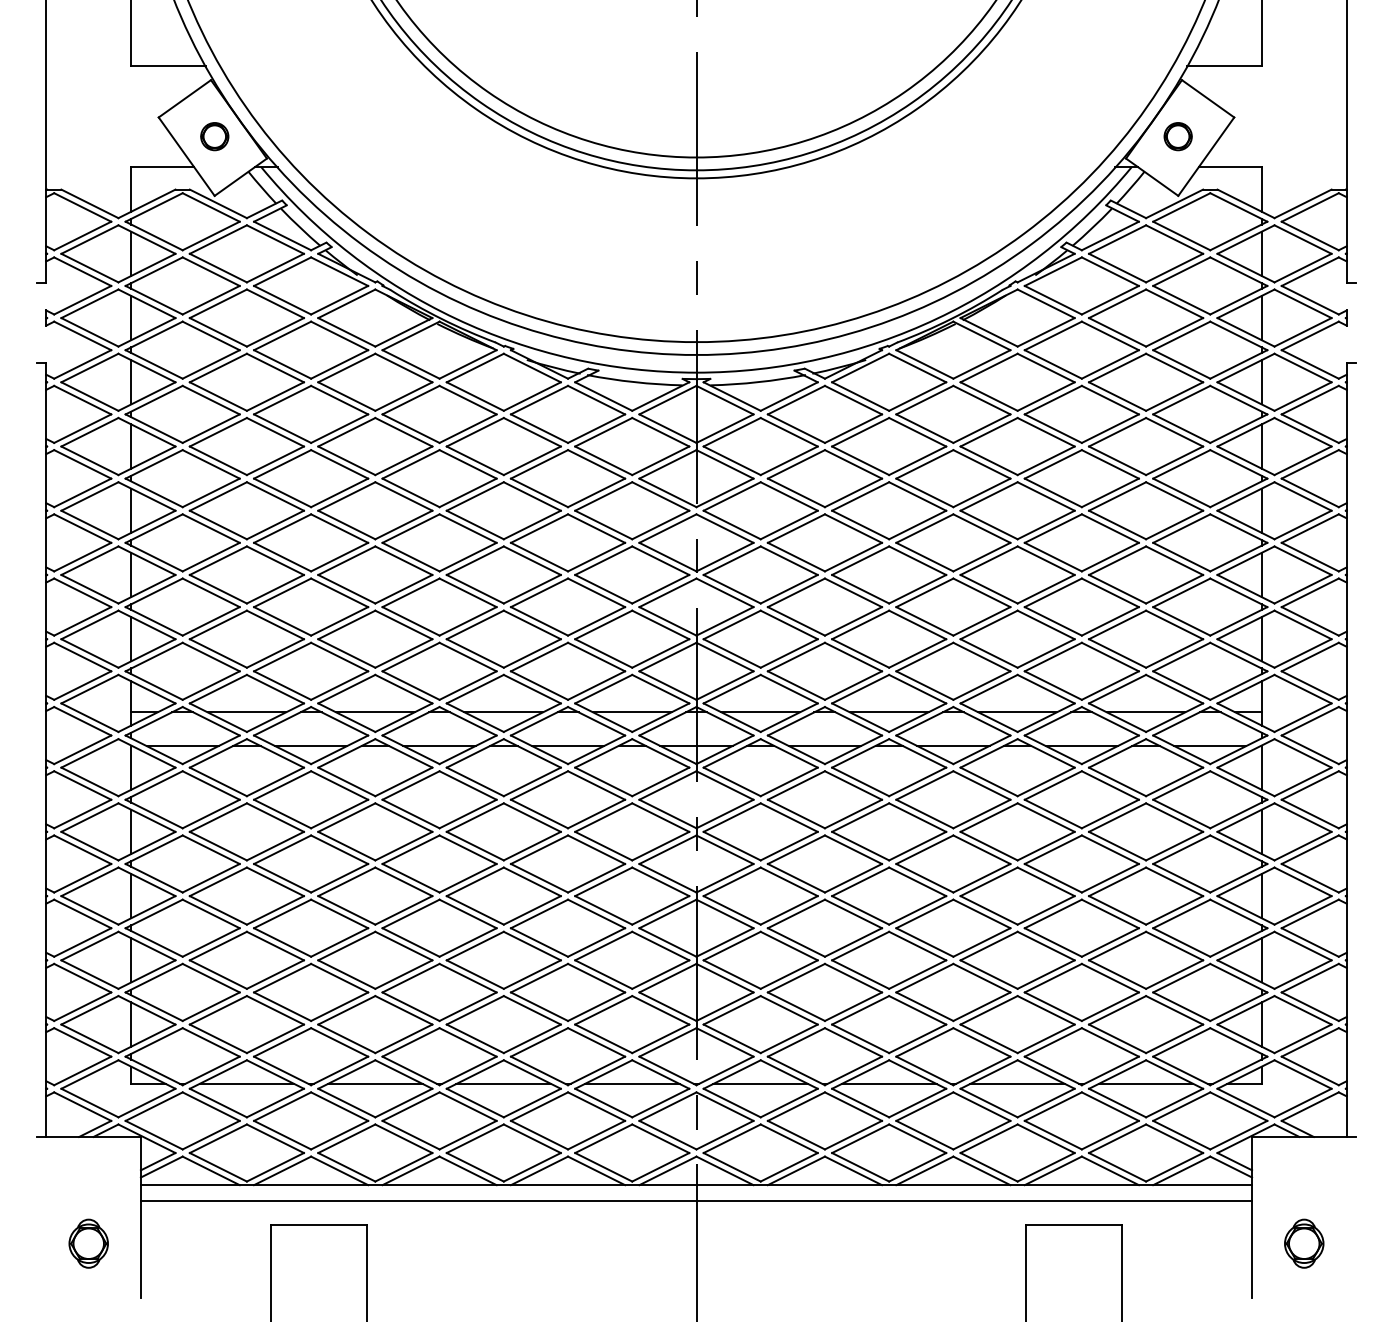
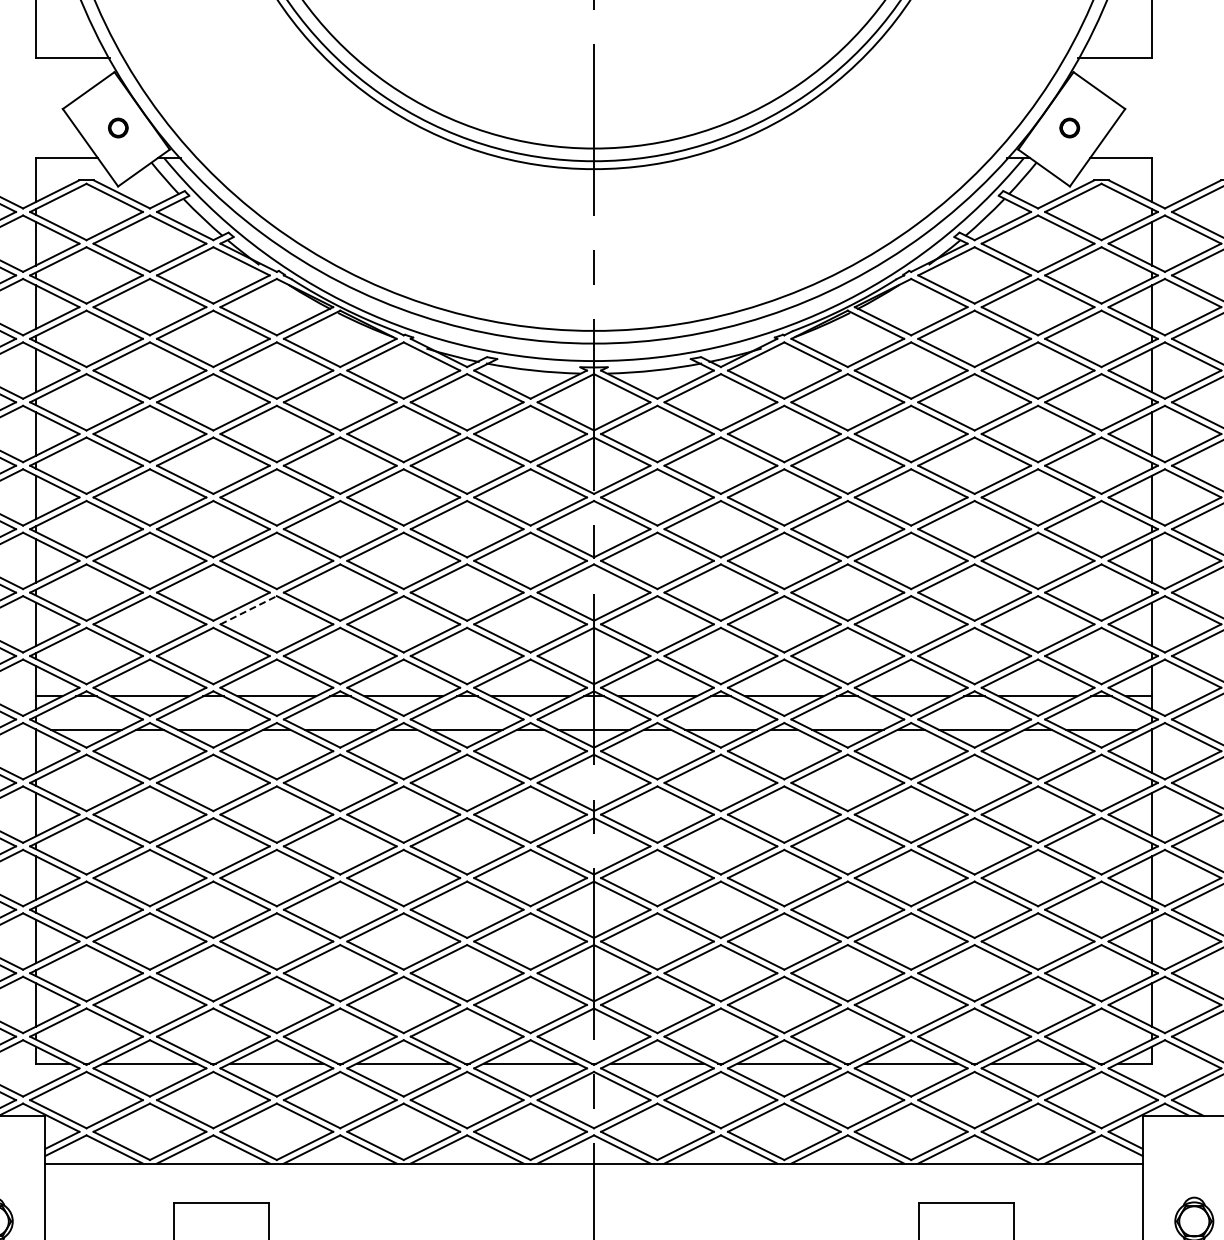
part: (214, 136) -> (117, 127), size x0.7
part: (1177, 136) -> (1069, 127), size x0.7
line: (346, 624) -> (248, 609), solid -> dashed
line: (696, 1201) -> (594, 1179), removed

